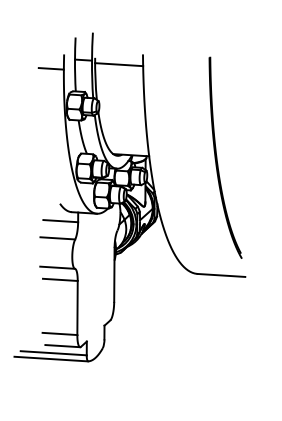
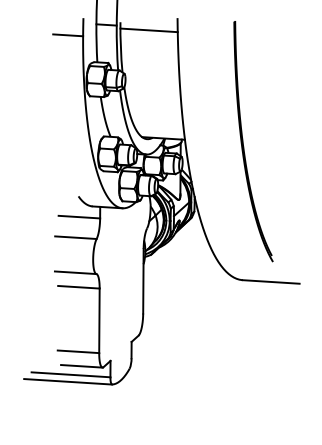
part: (217, 157) -> (243, 141), moved

